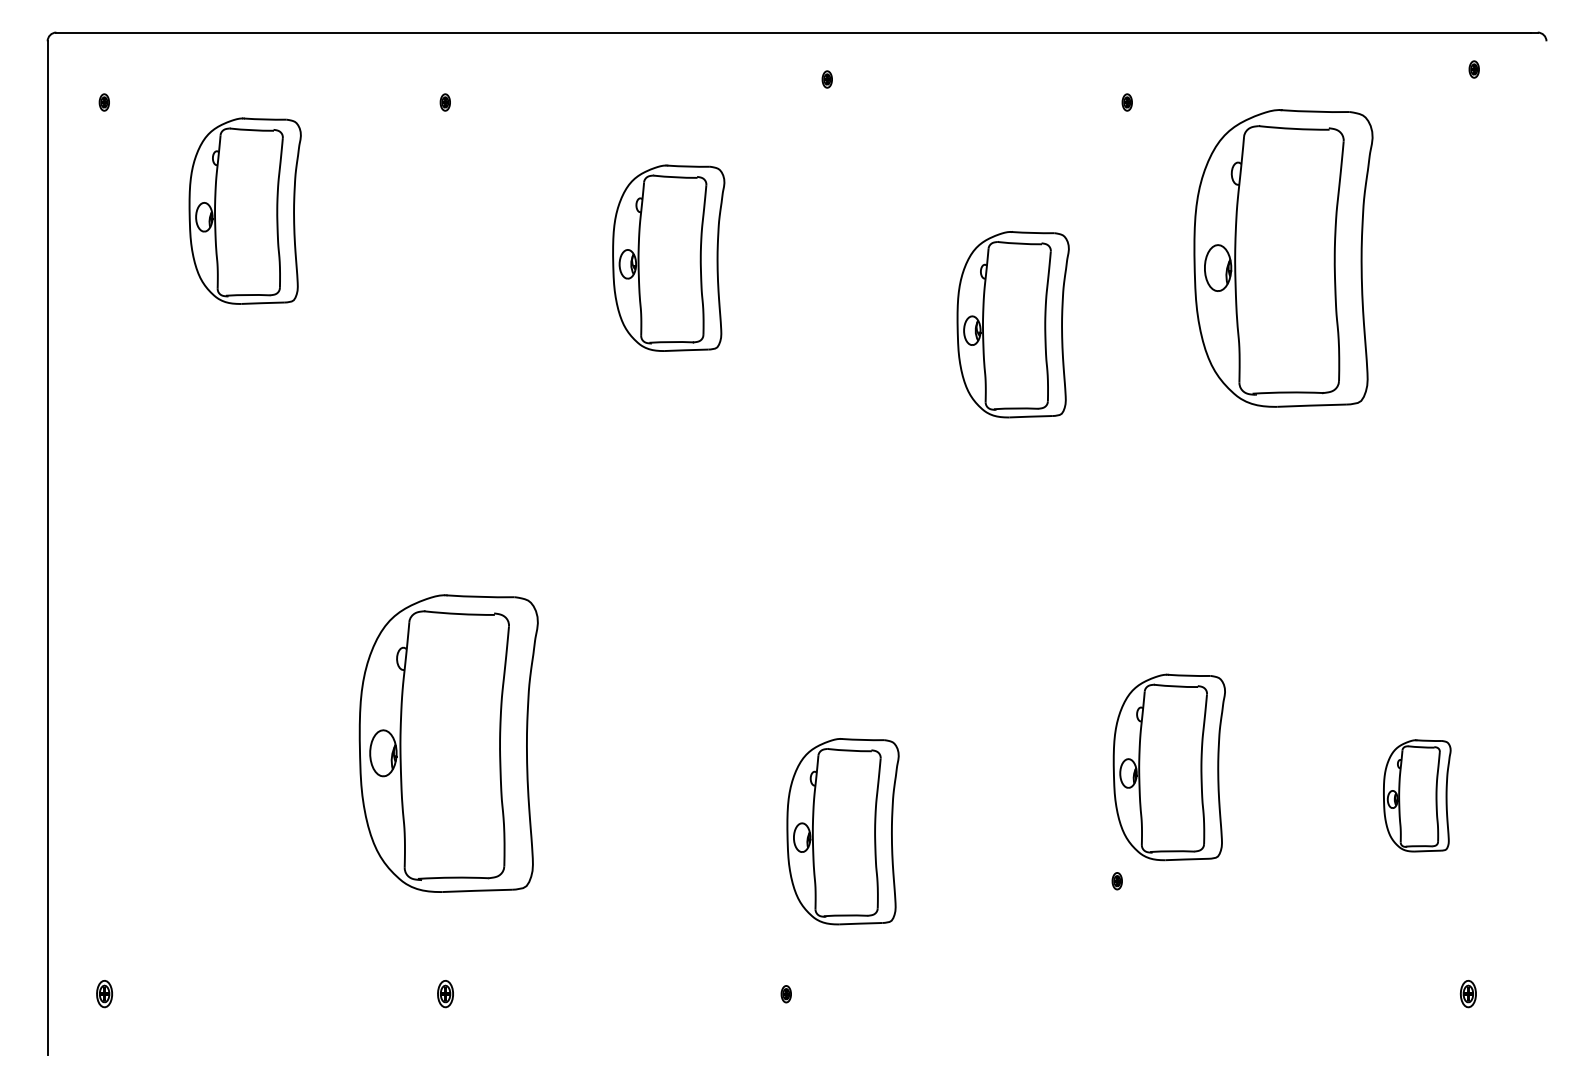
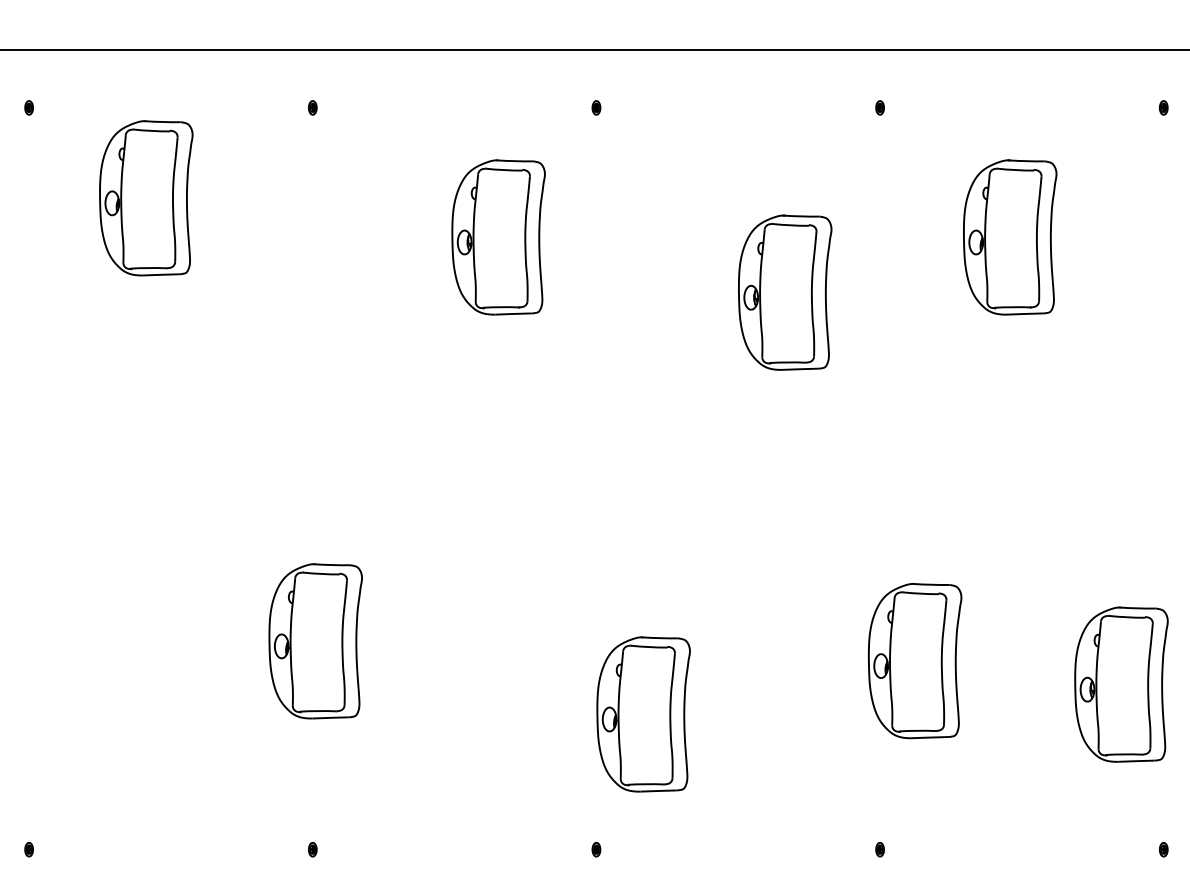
part: (1473, 69) -> (1163, 107), moved
part: (826, 79) -> (595, 107), moved
part: (1283, 257) -> (1010, 236), size x0.62
part: (448, 743) -> (315, 641), size x0.62
part: (1416, 795) -> (1120, 684), size x1.67
part: (1116, 881) -> (879, 849), moved
part: (103, 994) -> (28, 849), size x0.62
part: (444, 994) -> (312, 849), size x0.62
part: (1467, 994) -> (1163, 849), size x0.62

